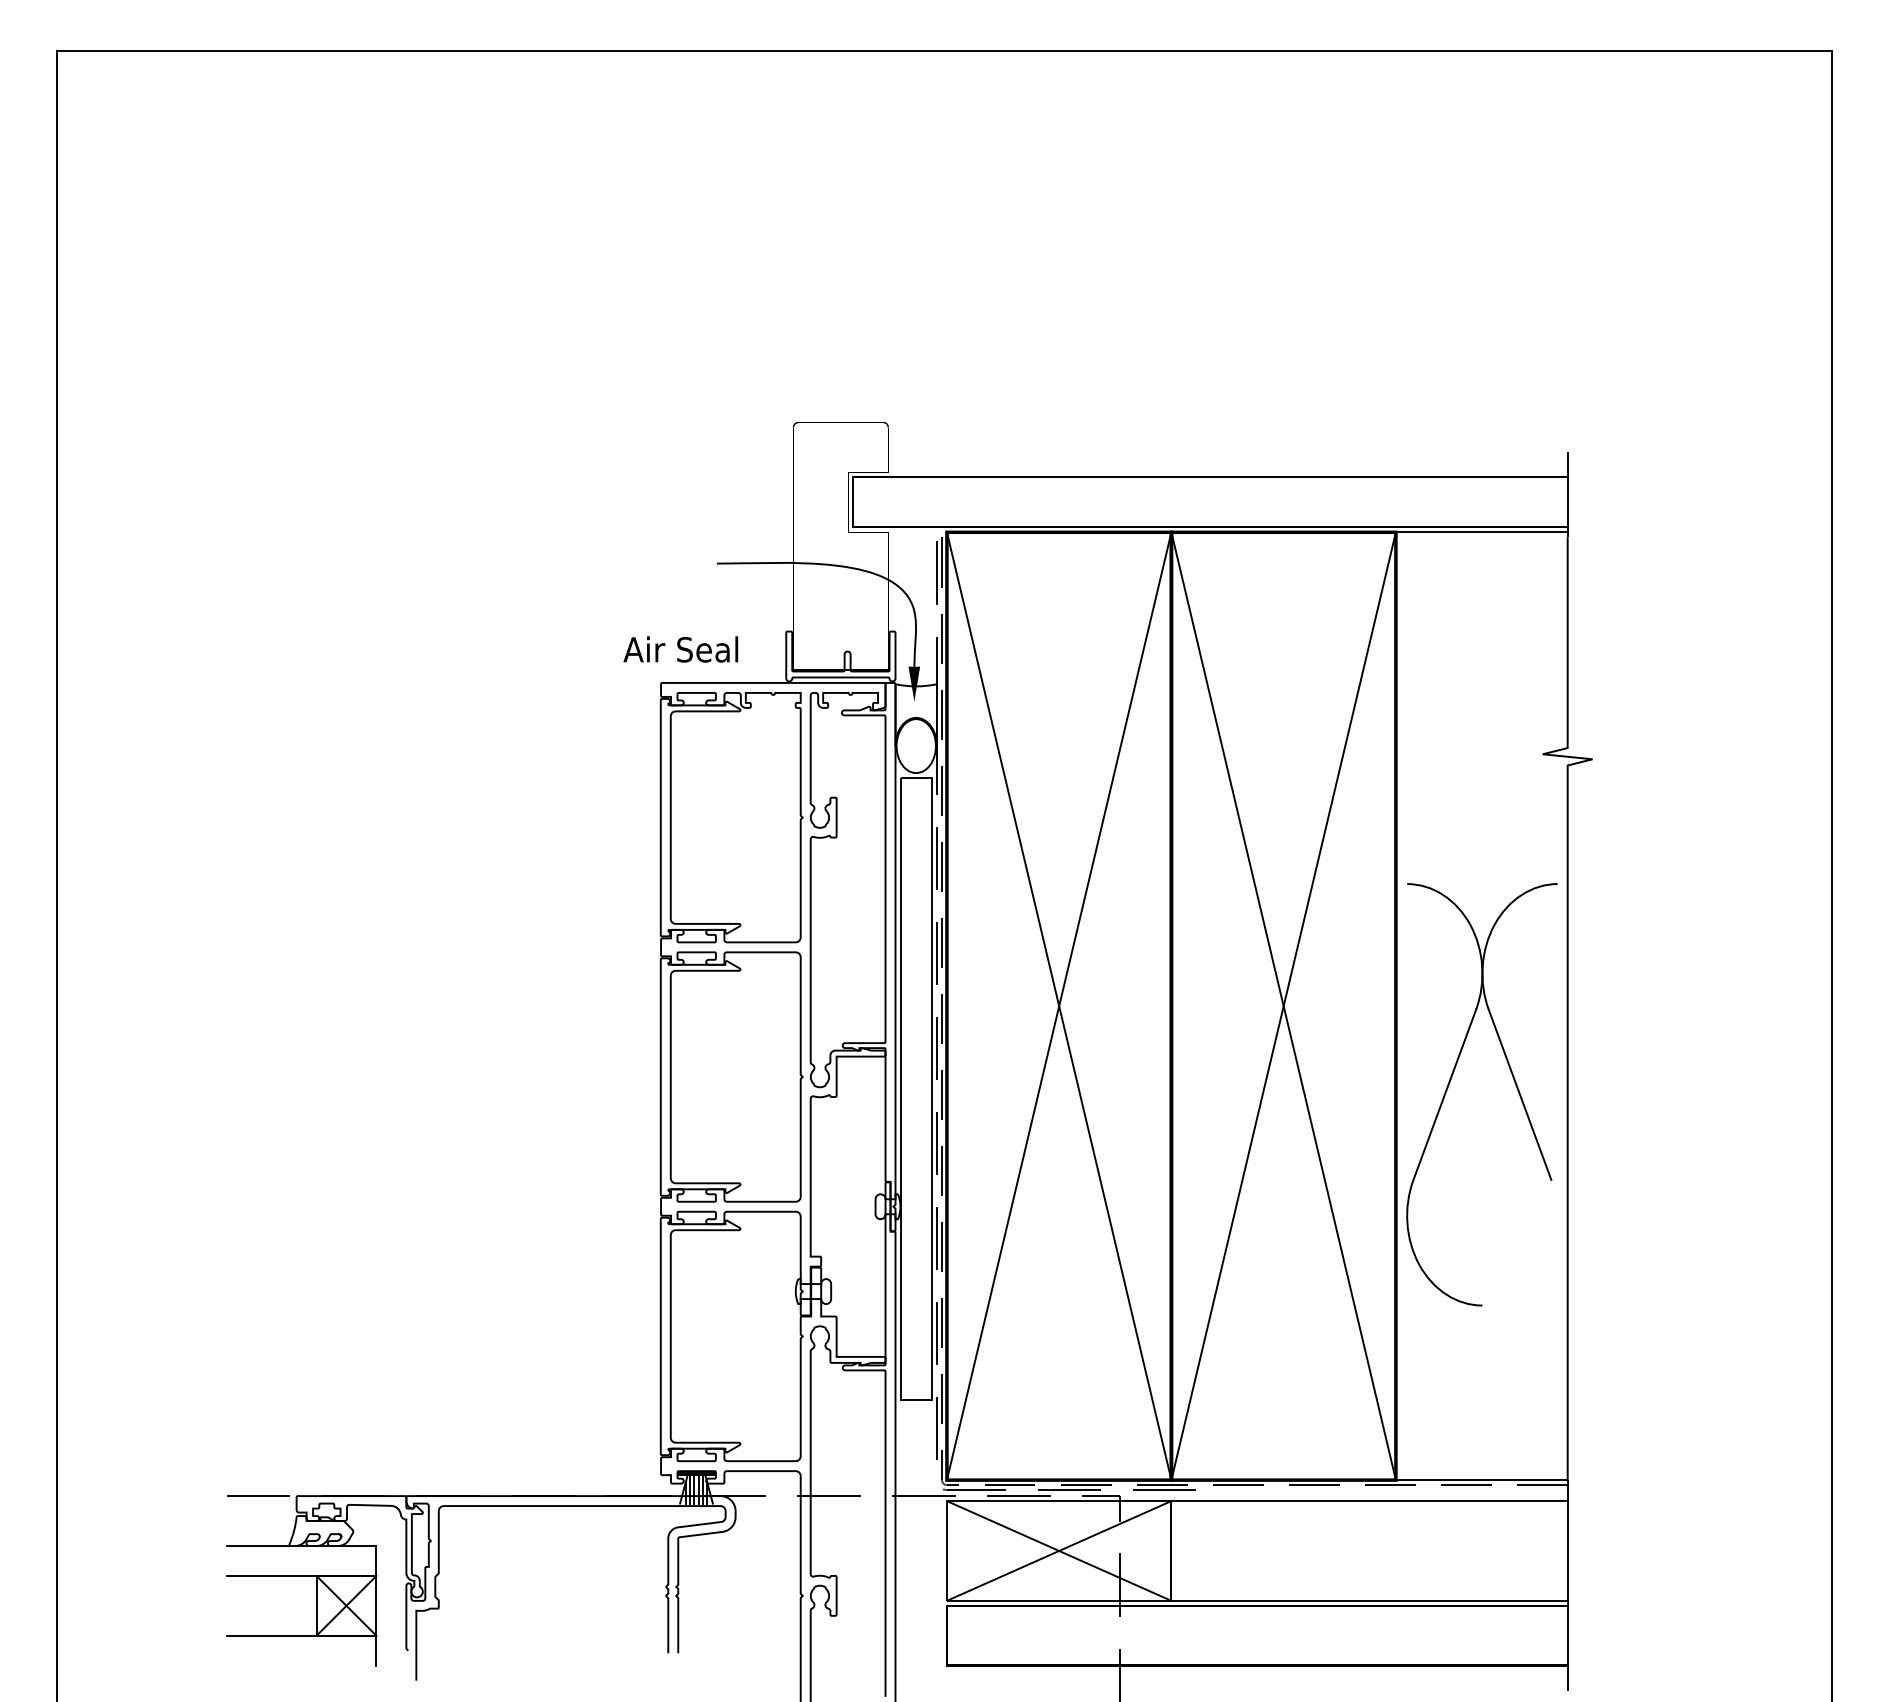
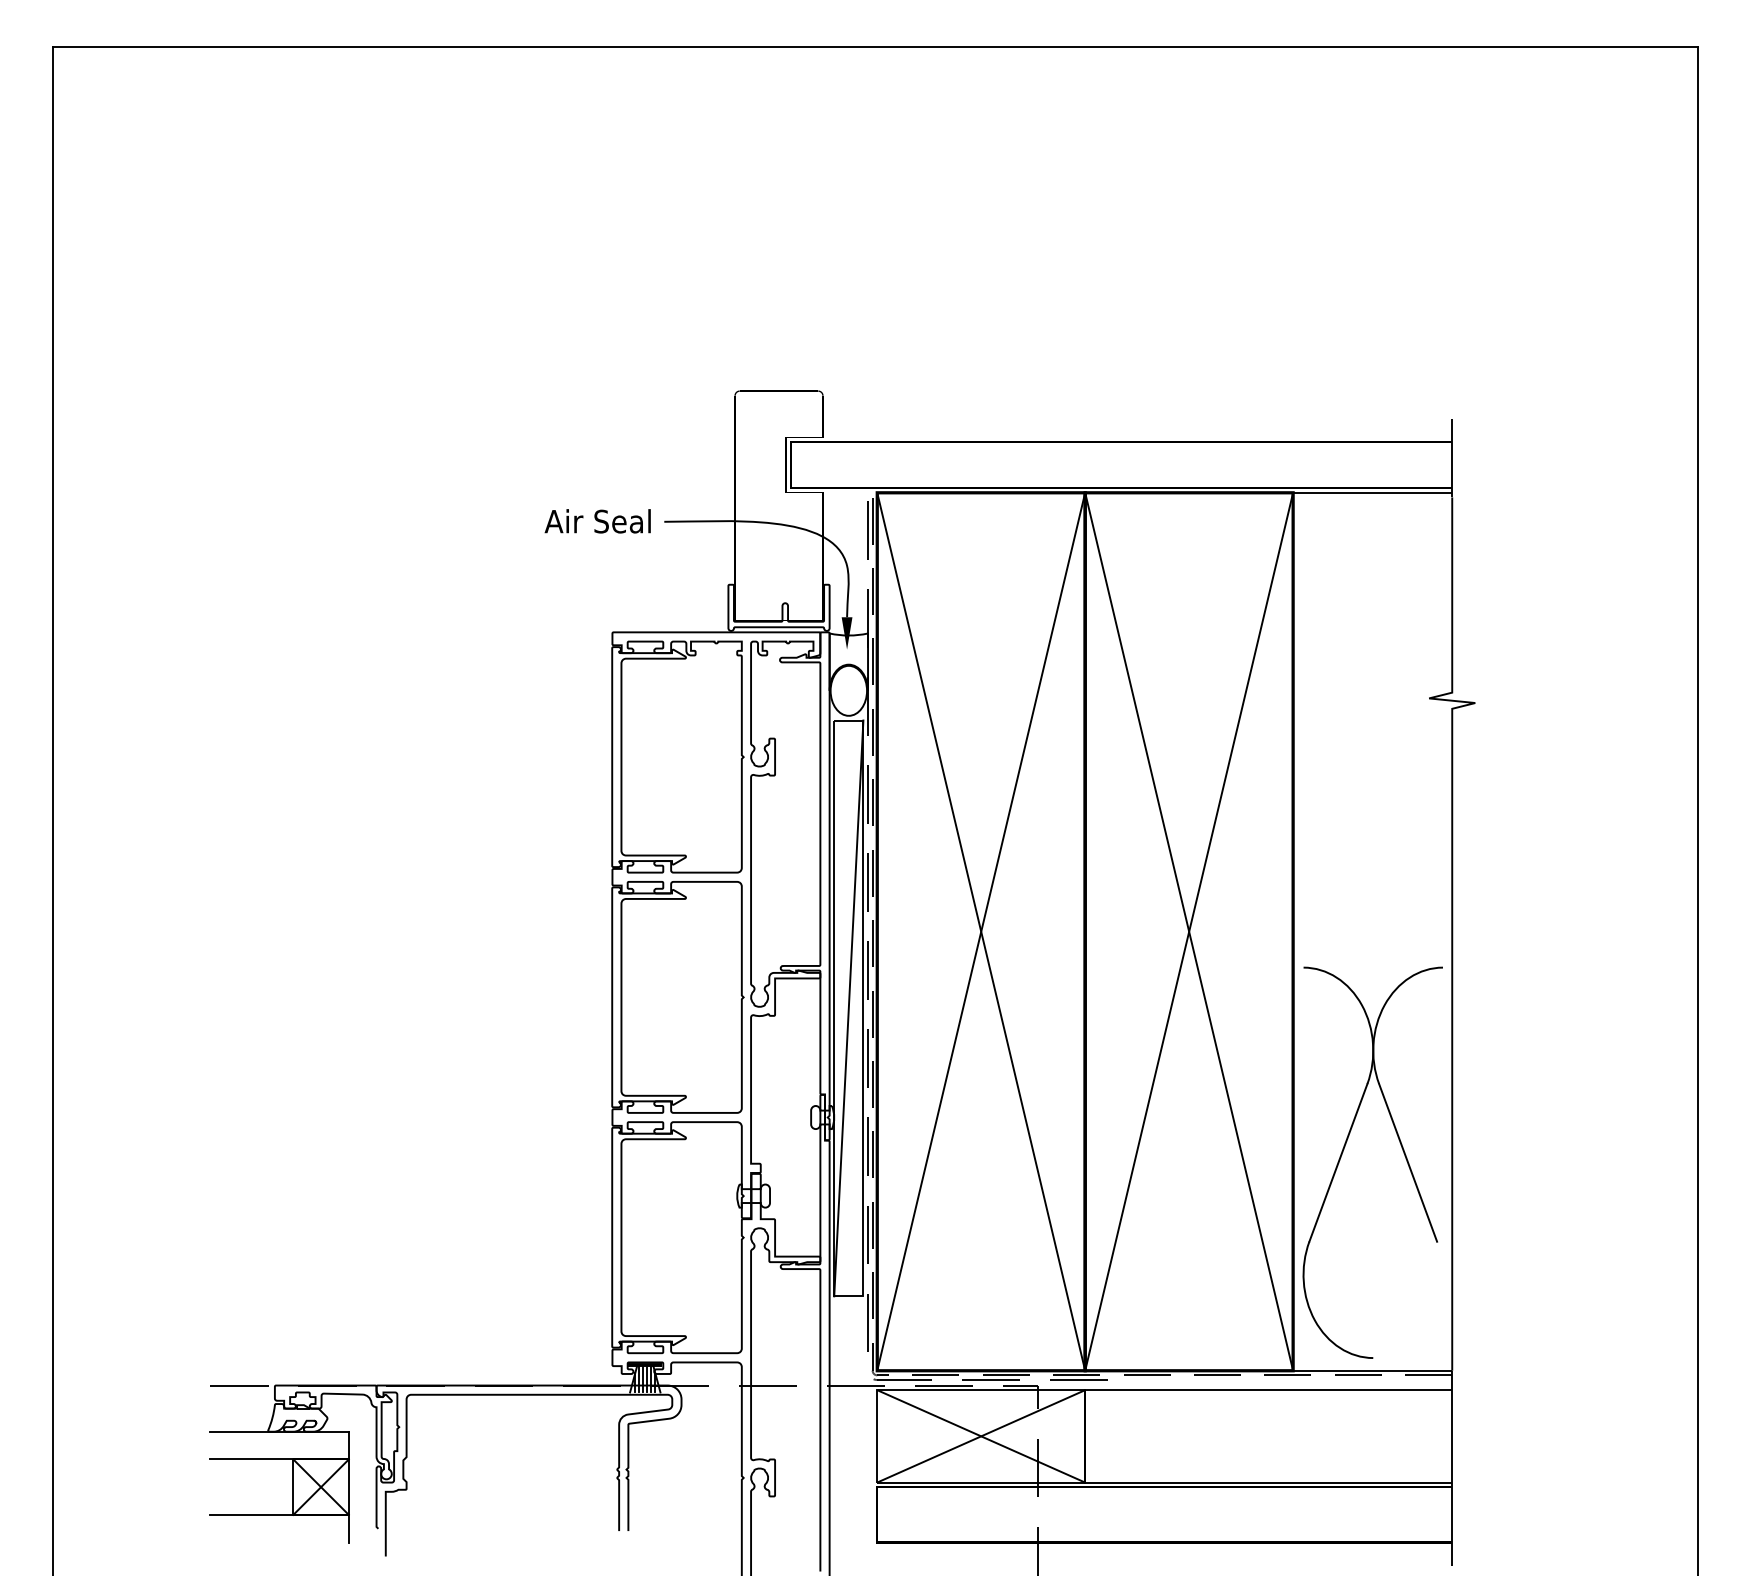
text: (680, 649) -> (597, 521), moved
part: (1450, 1083) -> (1343, 1152), moved
line: (915, 1089) -> (848, 1008), added

